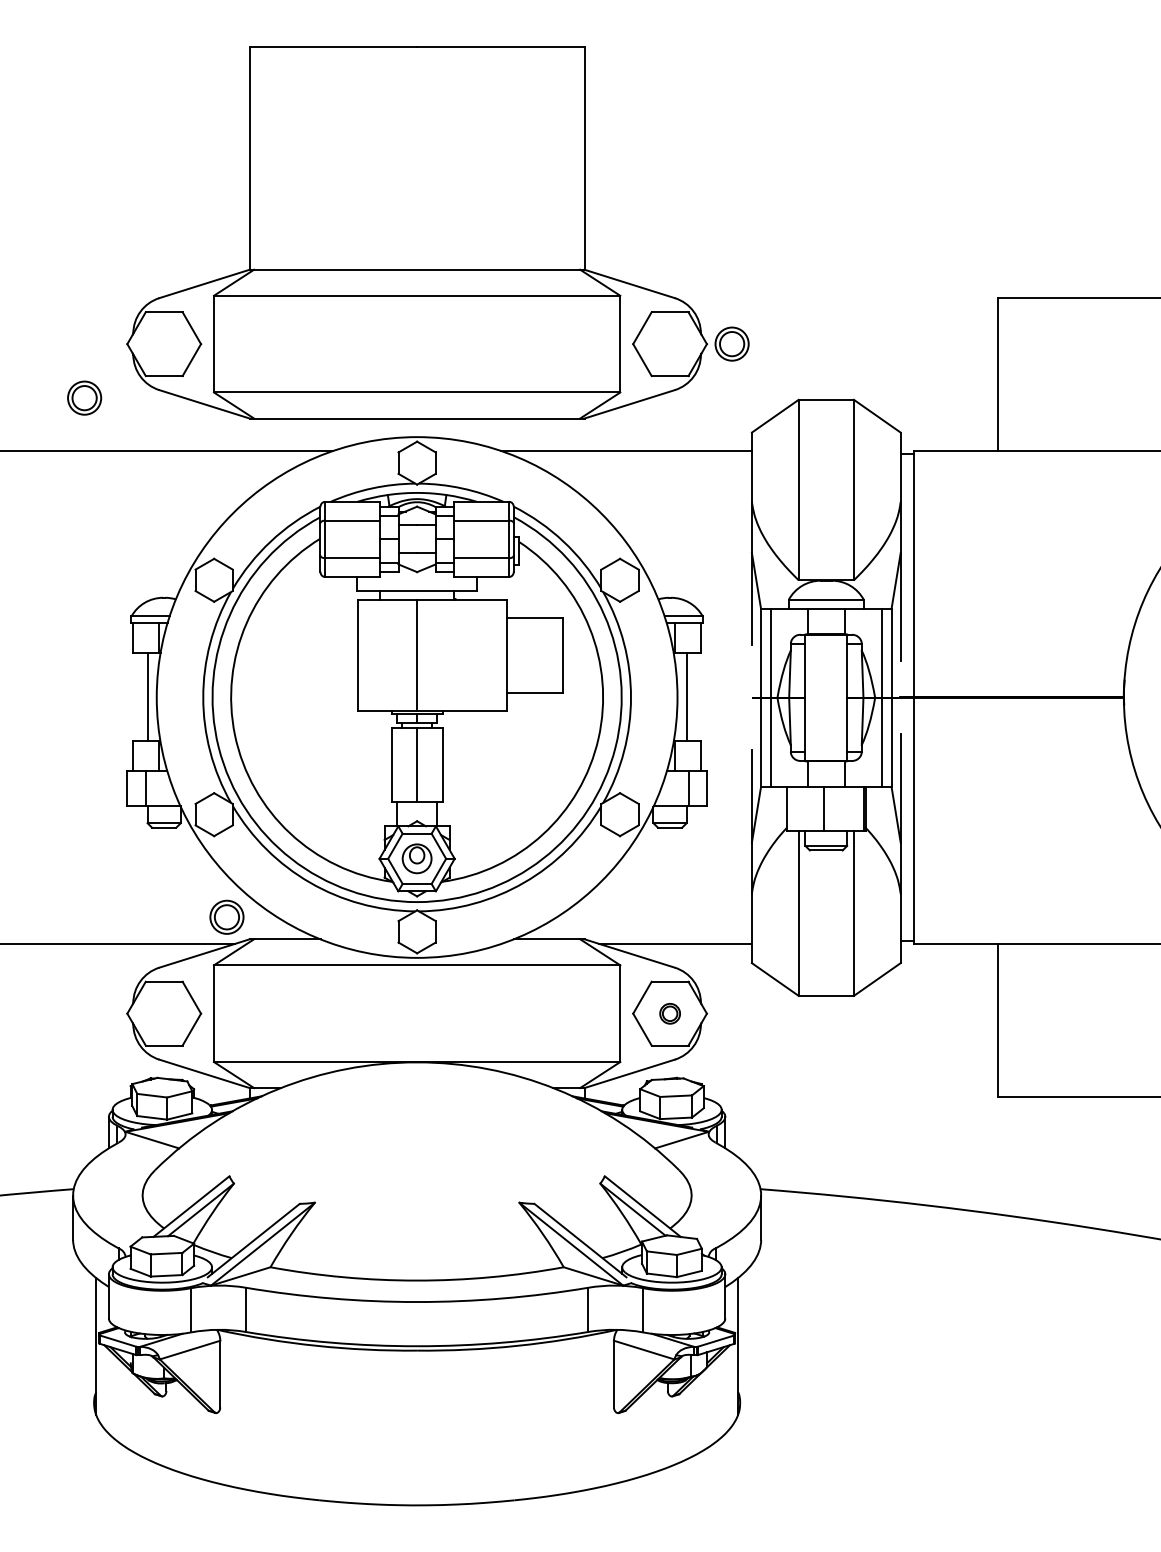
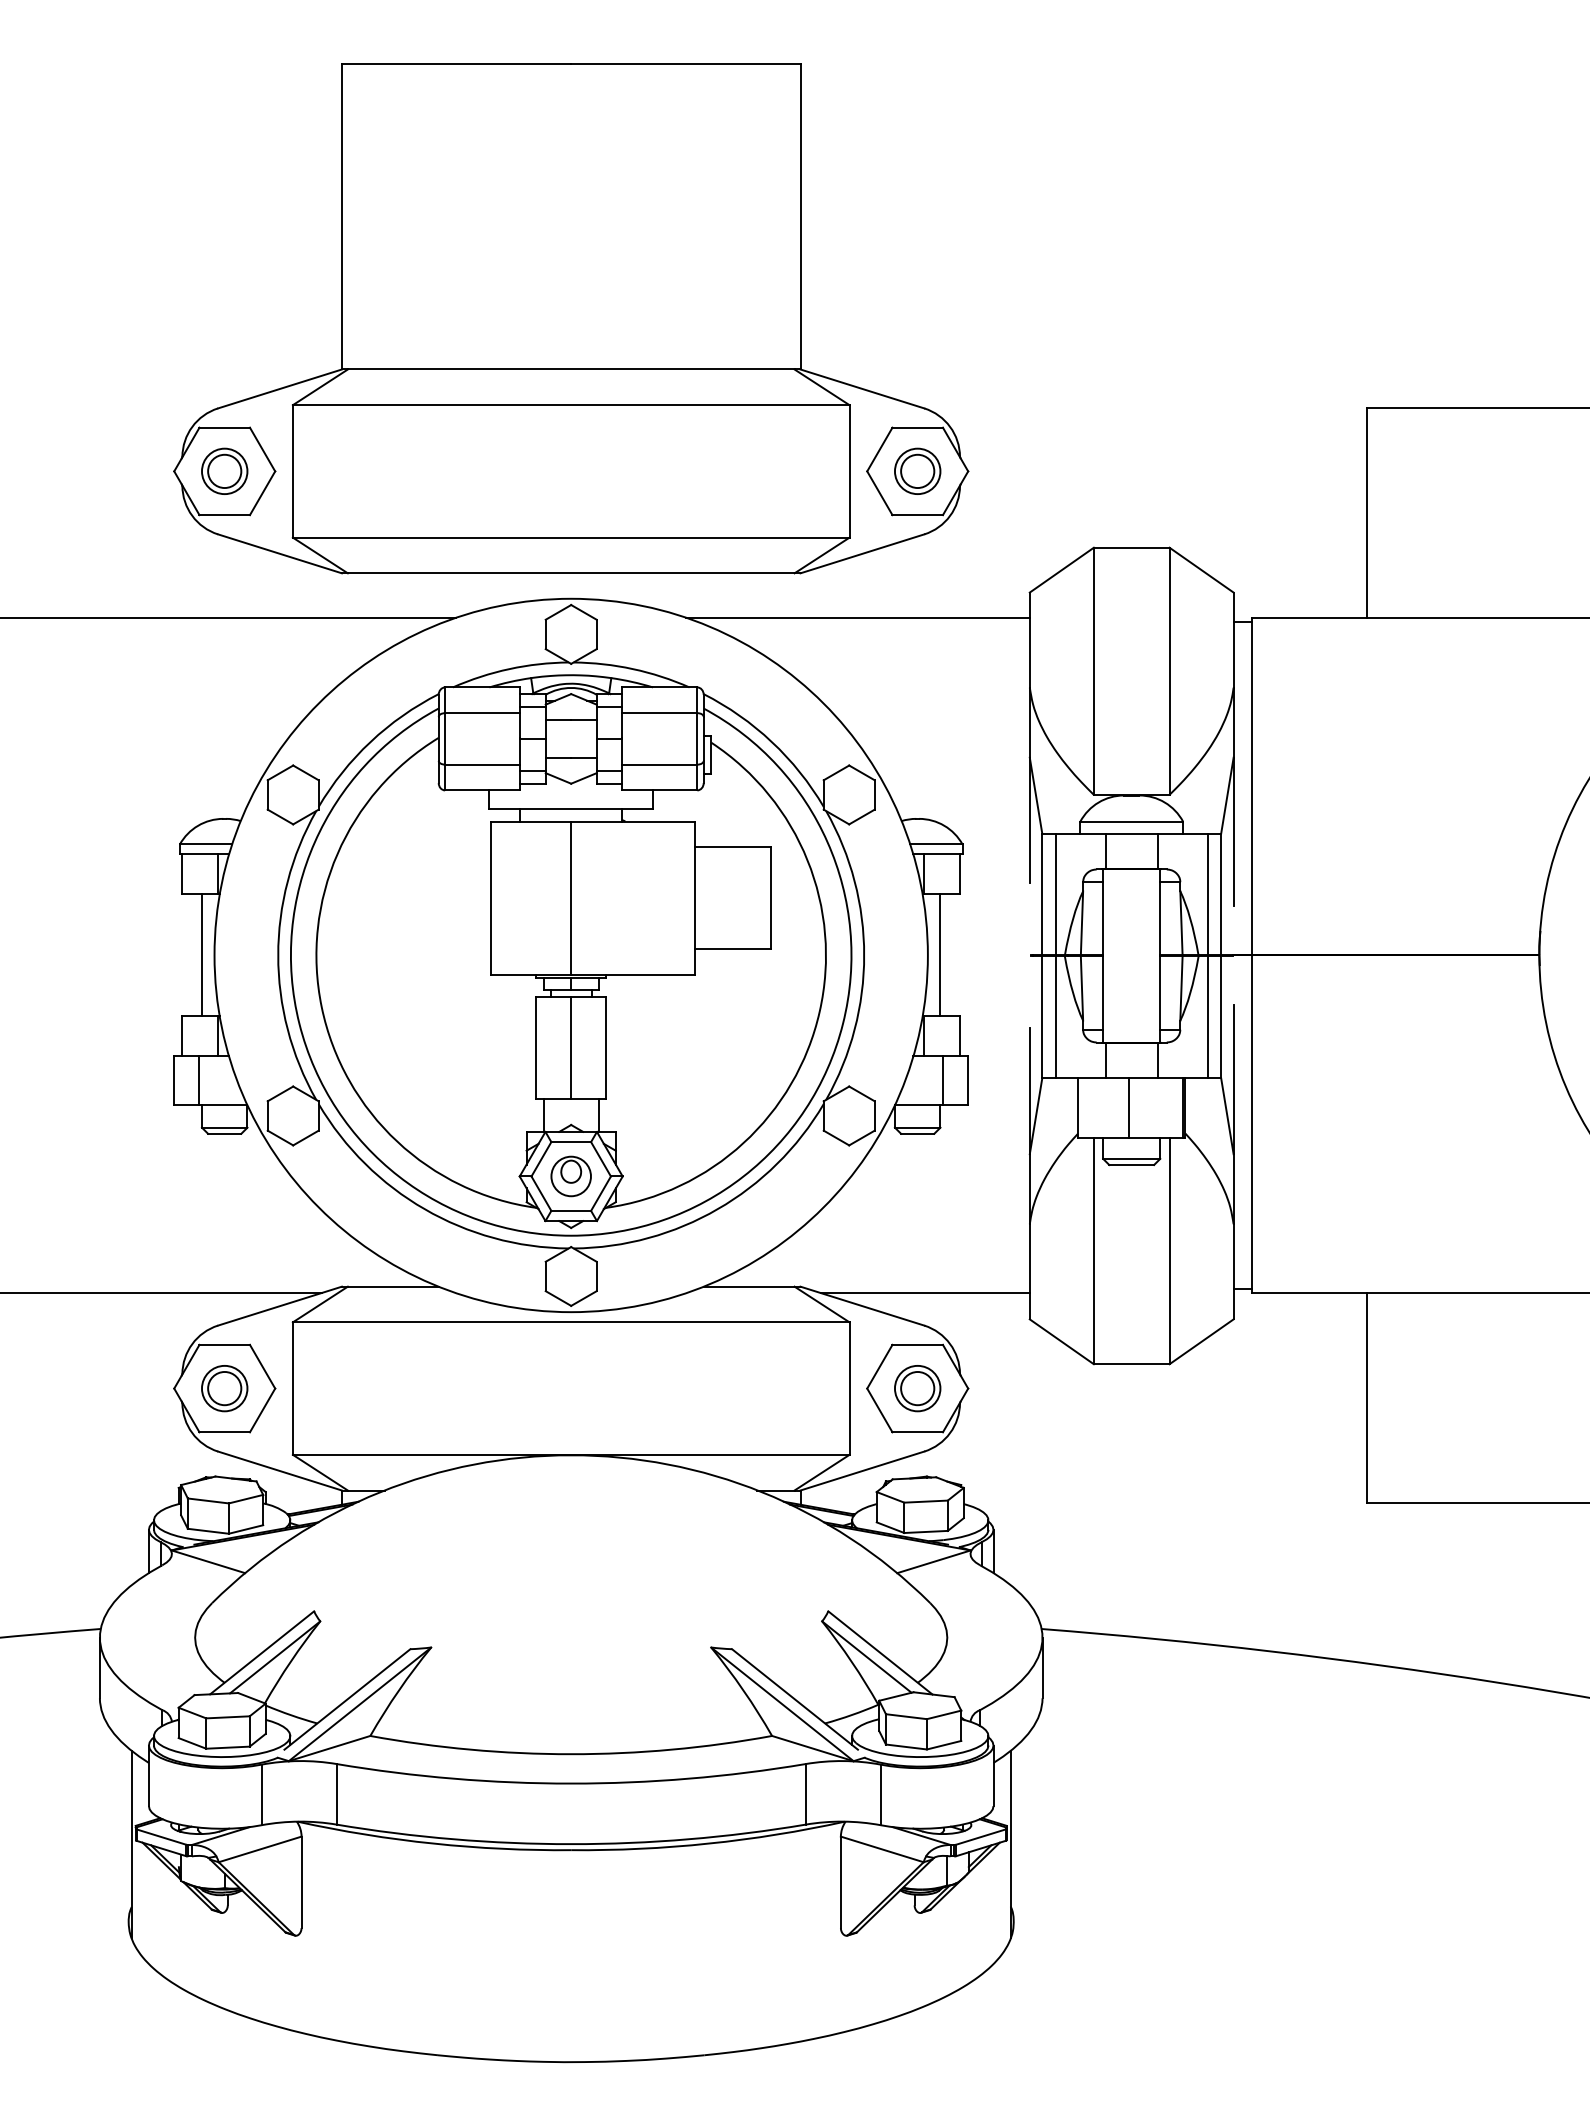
part: (731, 343) -> (917, 470), moved
part: (84, 397) -> (224, 470), moved
part: (226, 917) -> (224, 1388), moved
part: (669, 1013) -> (917, 1388), size x1.67

